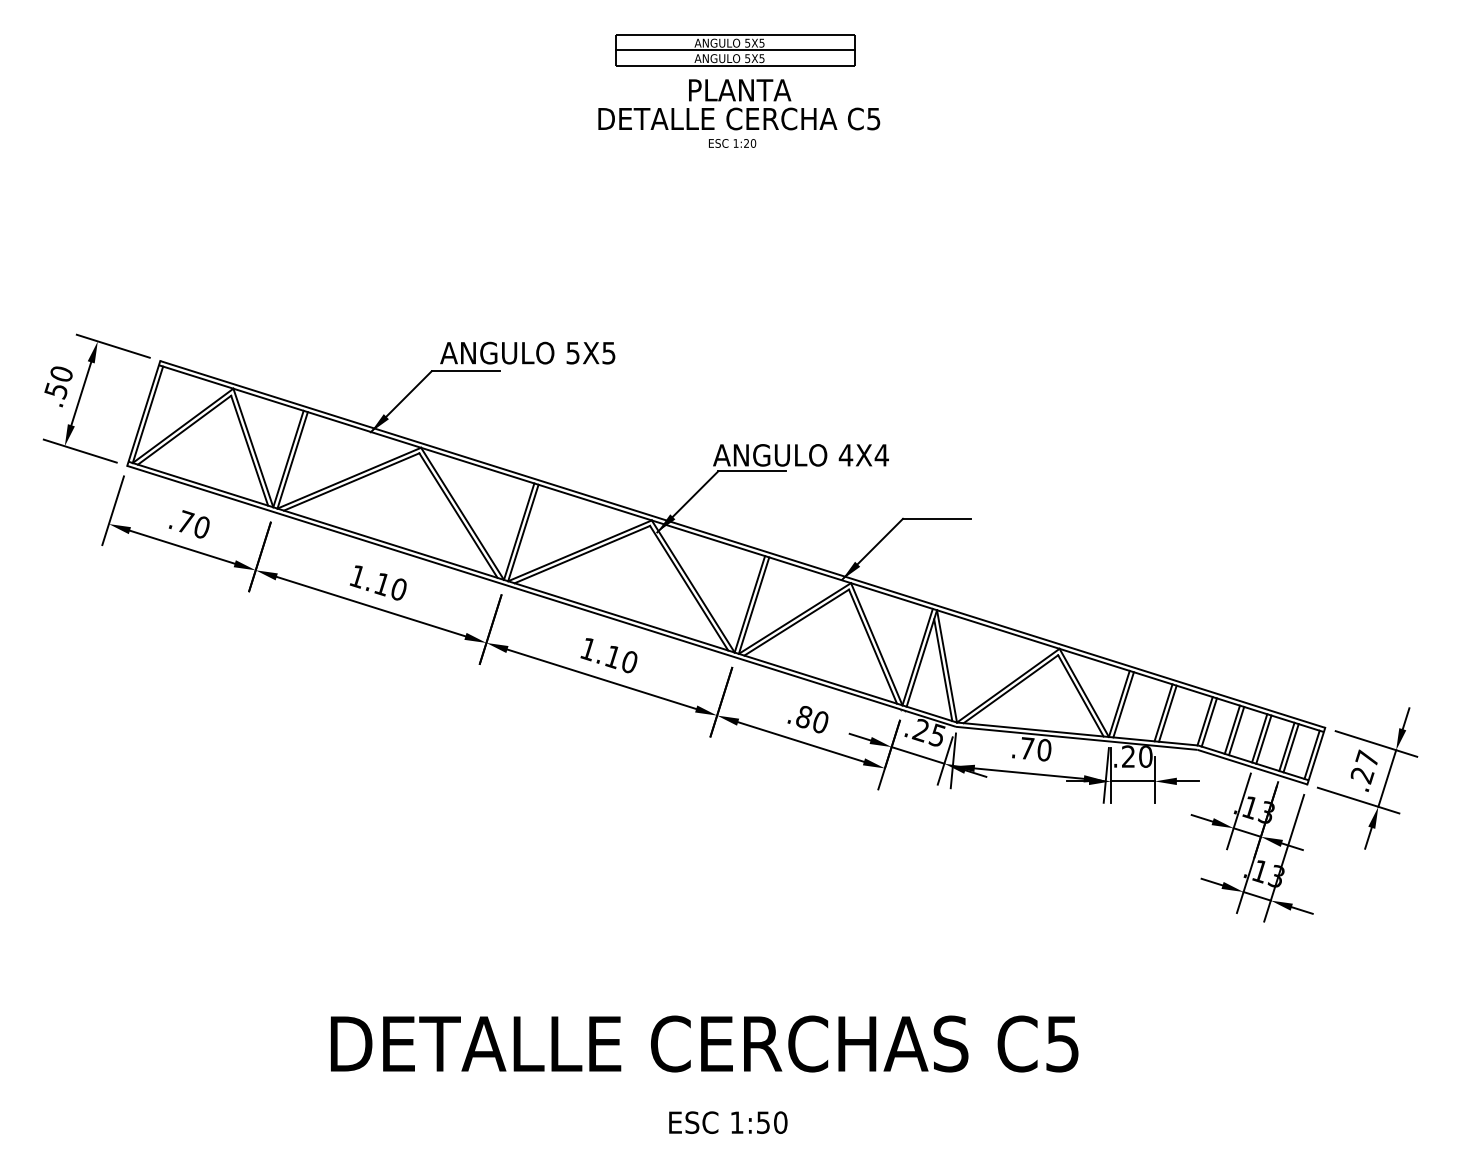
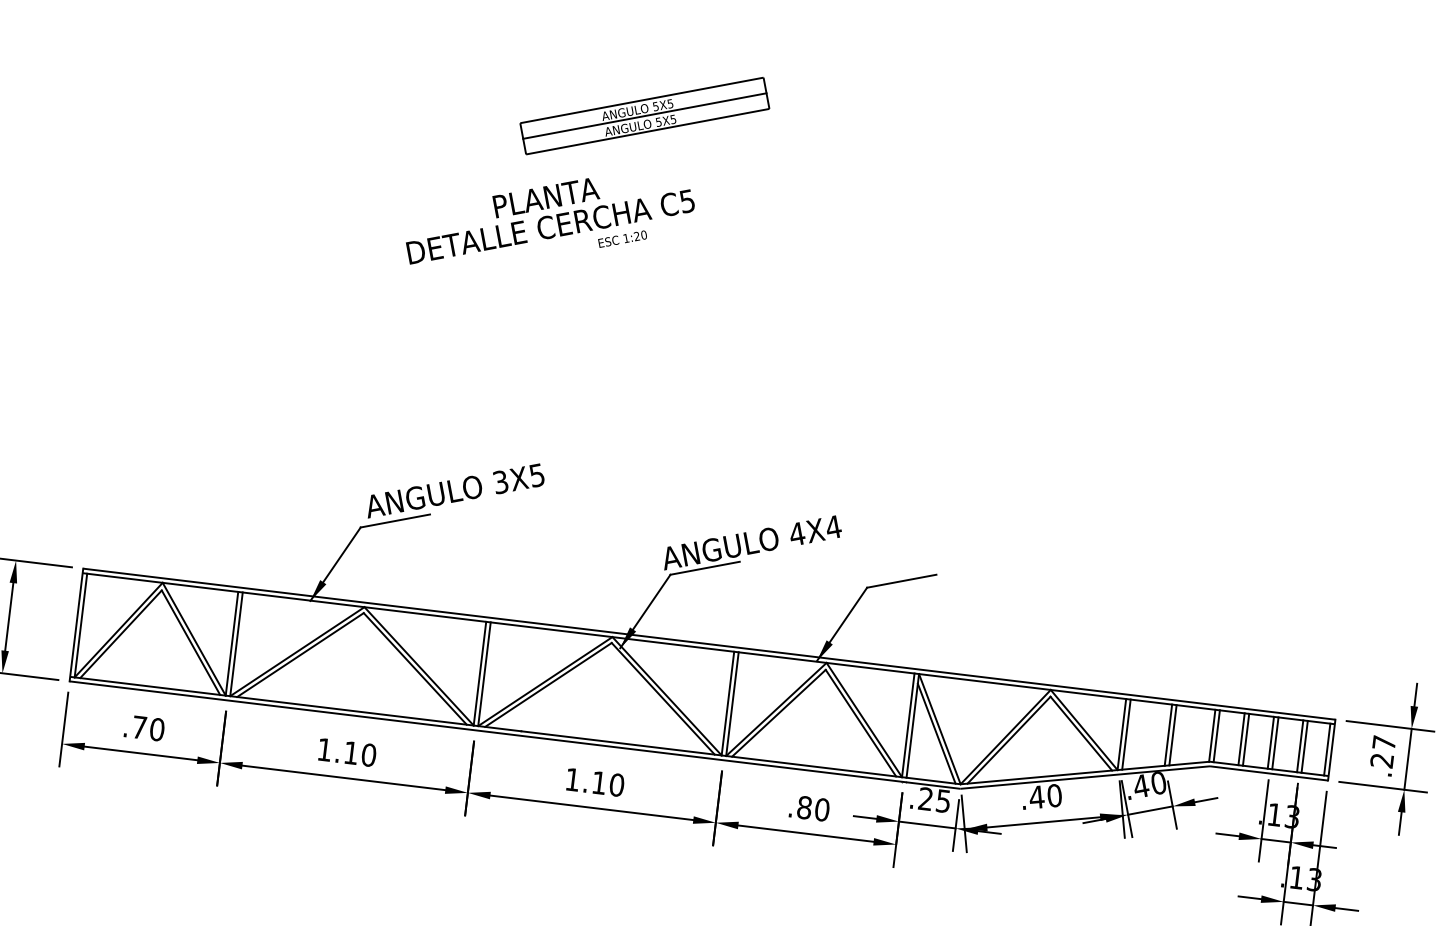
part: (735, 50) -> (644, 116), moved
text: (739, 104) -> (548, 212), moved
text: (573, 352) -> (501, 481), 5X5 -> 3X5
text: (1026, 748) -> (1036, 797), .70 -> .40
text: (1128, 756) -> (1141, 786), .20 -> .40

